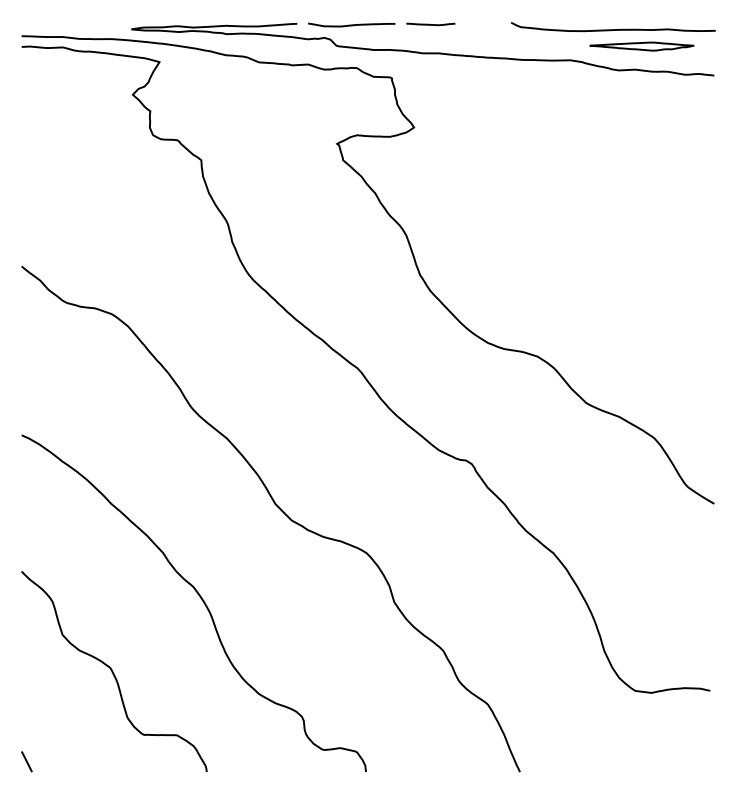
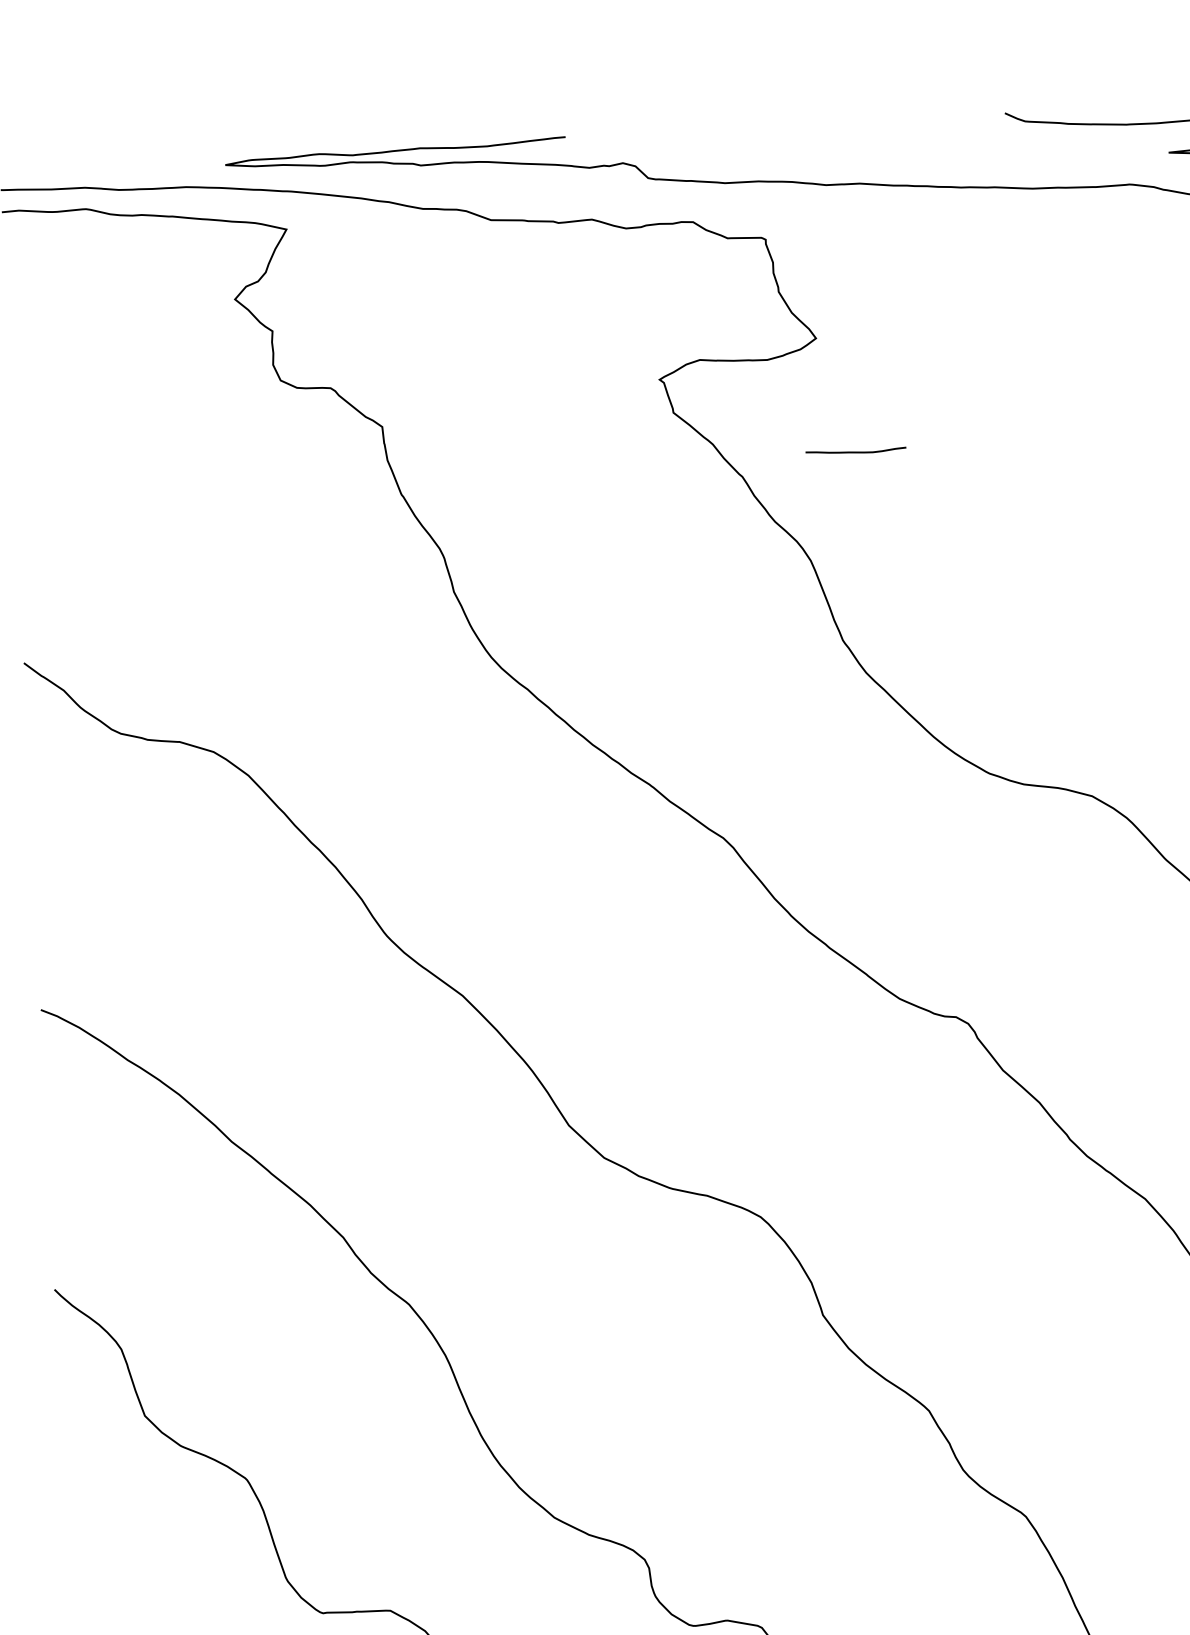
curve: (351, 24) -> (677, 133), removed
curve: (430, 24) -> (855, 451), moved

